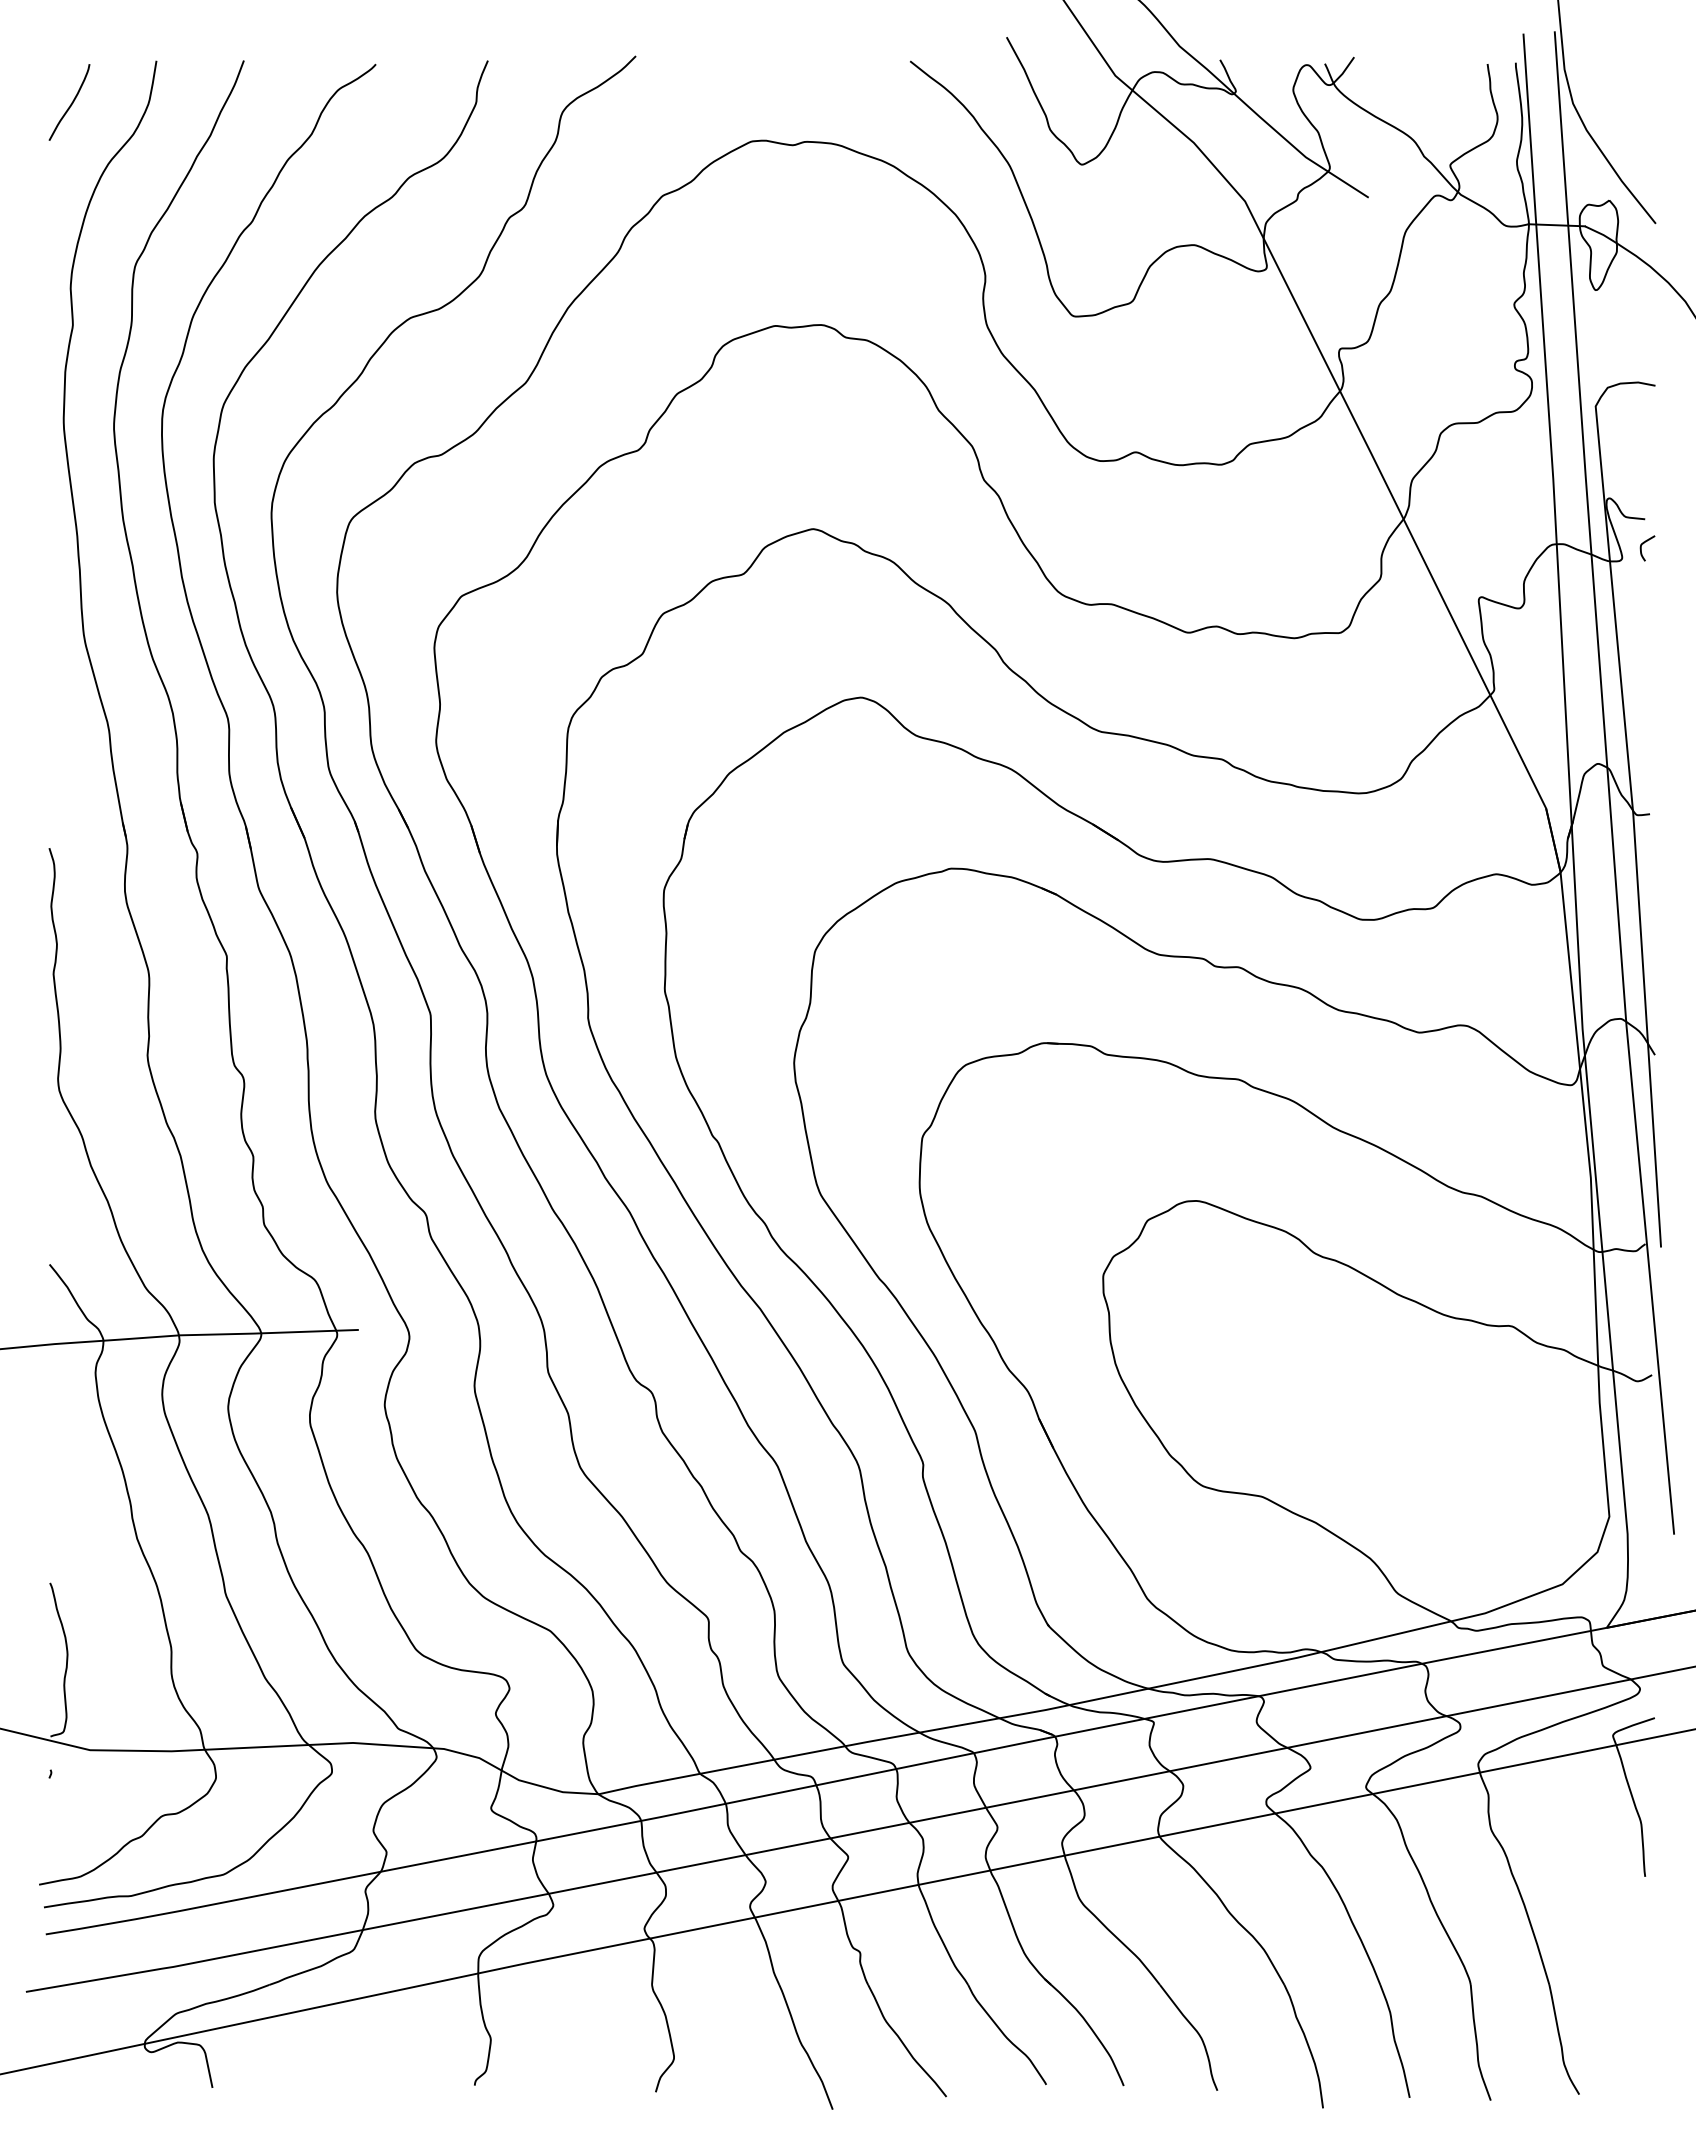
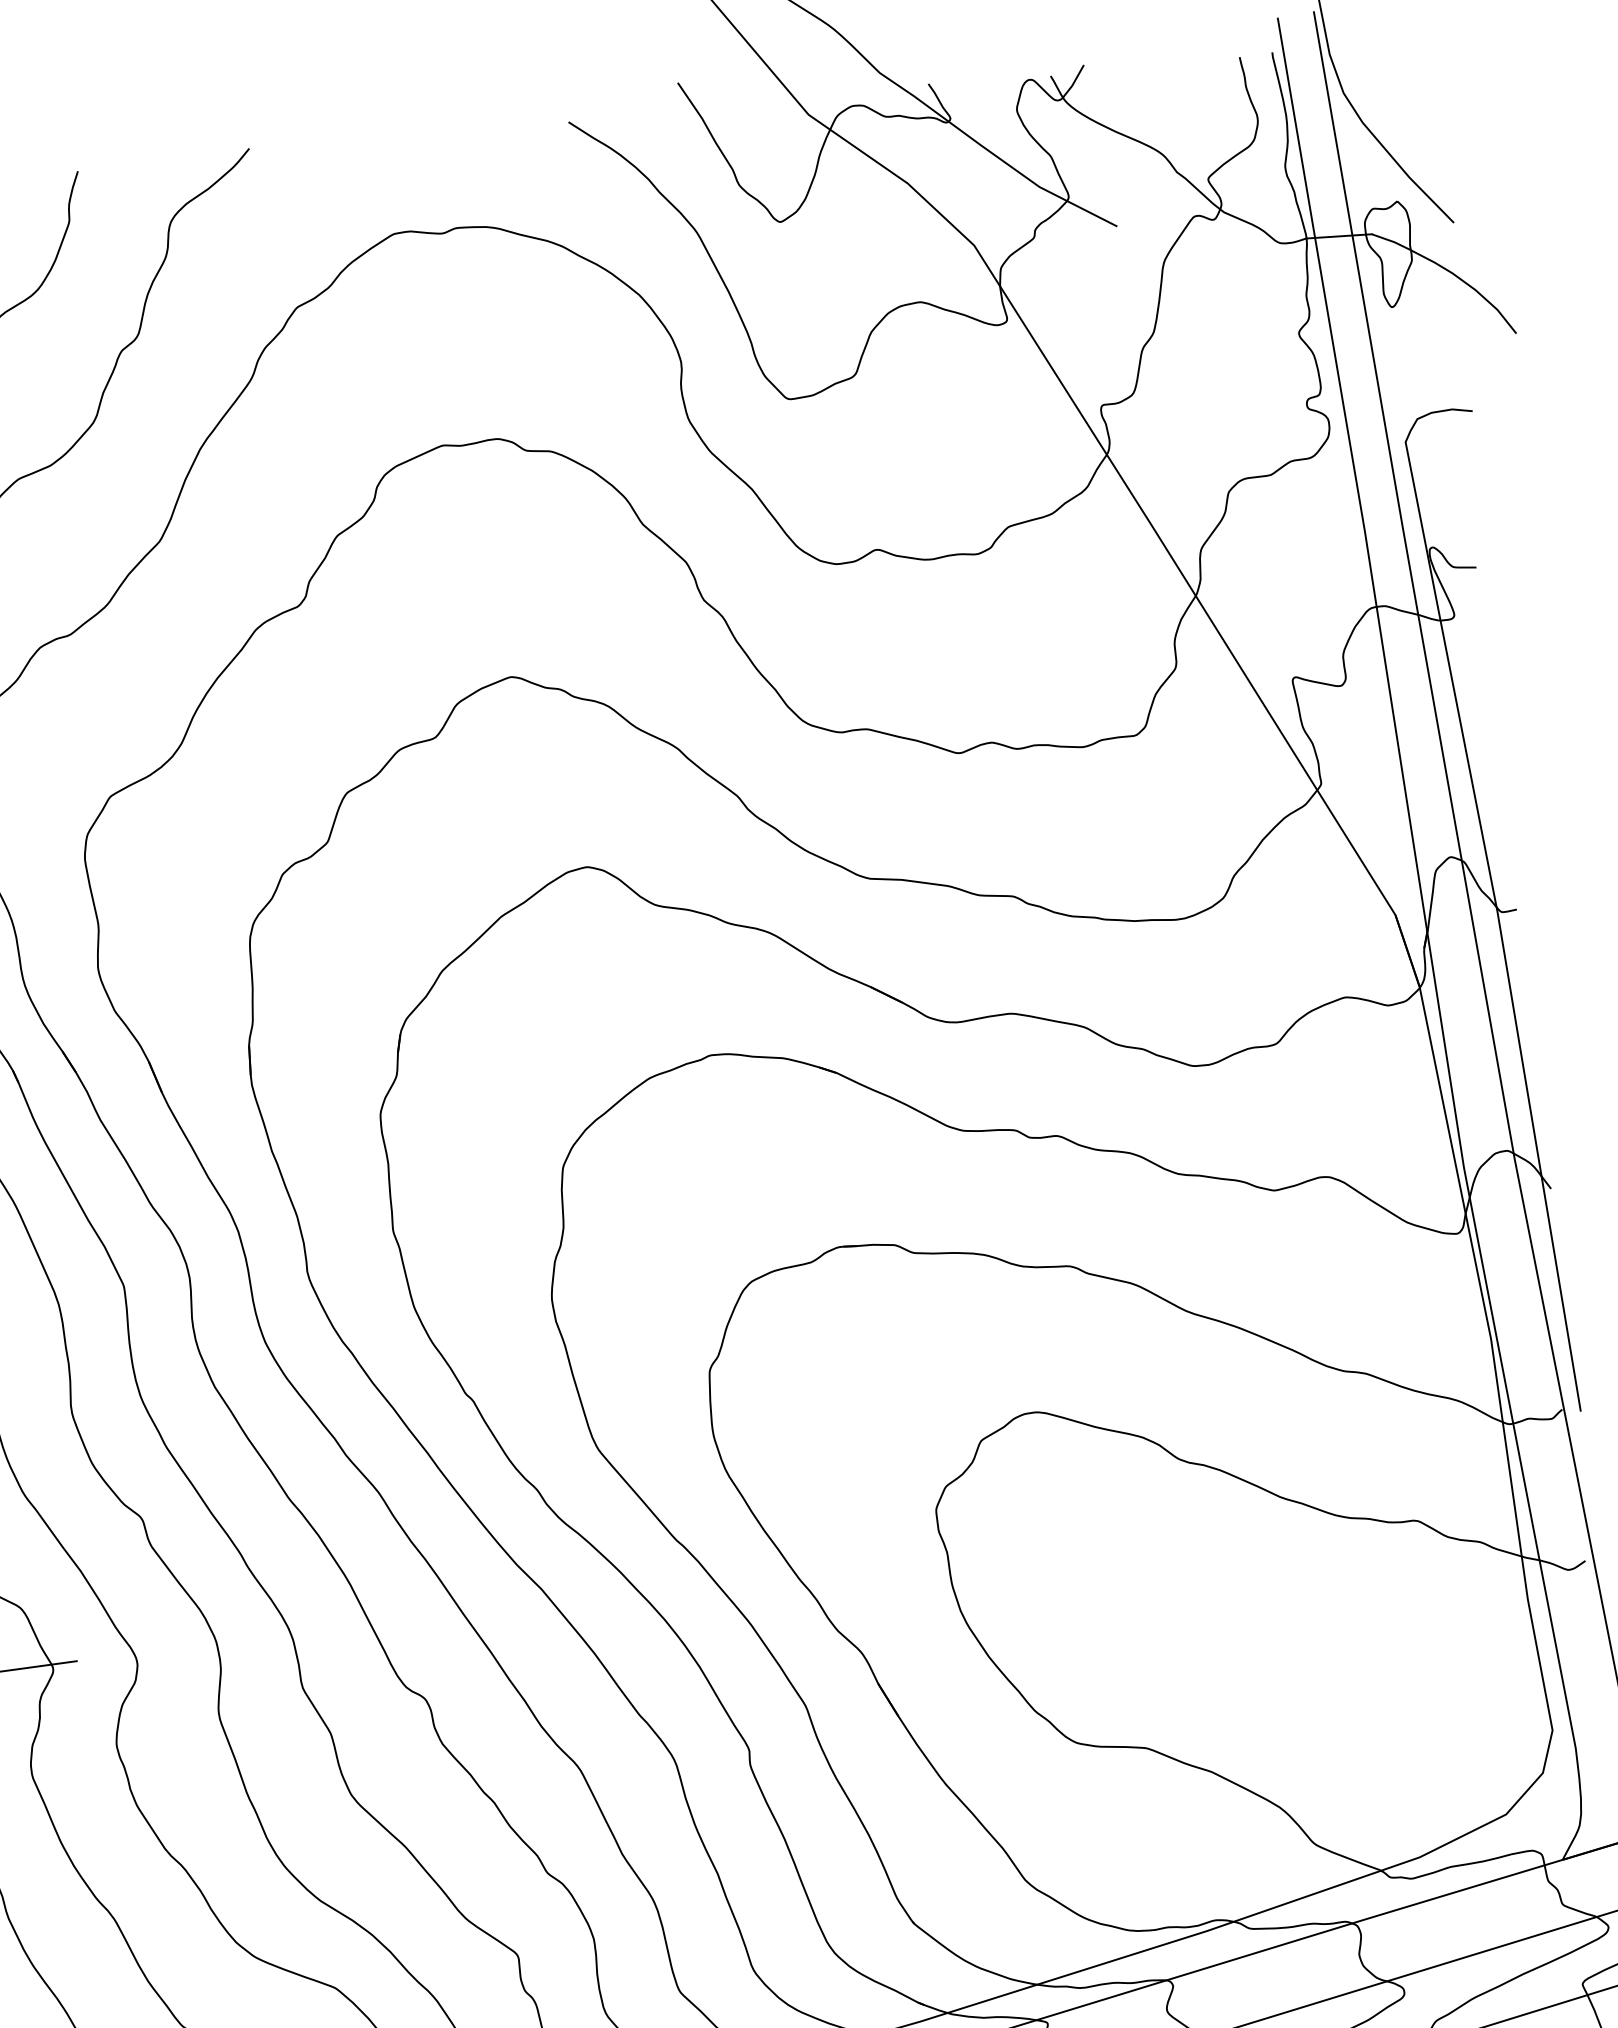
curve: (1643, 544) -> (1477, 597), removed

